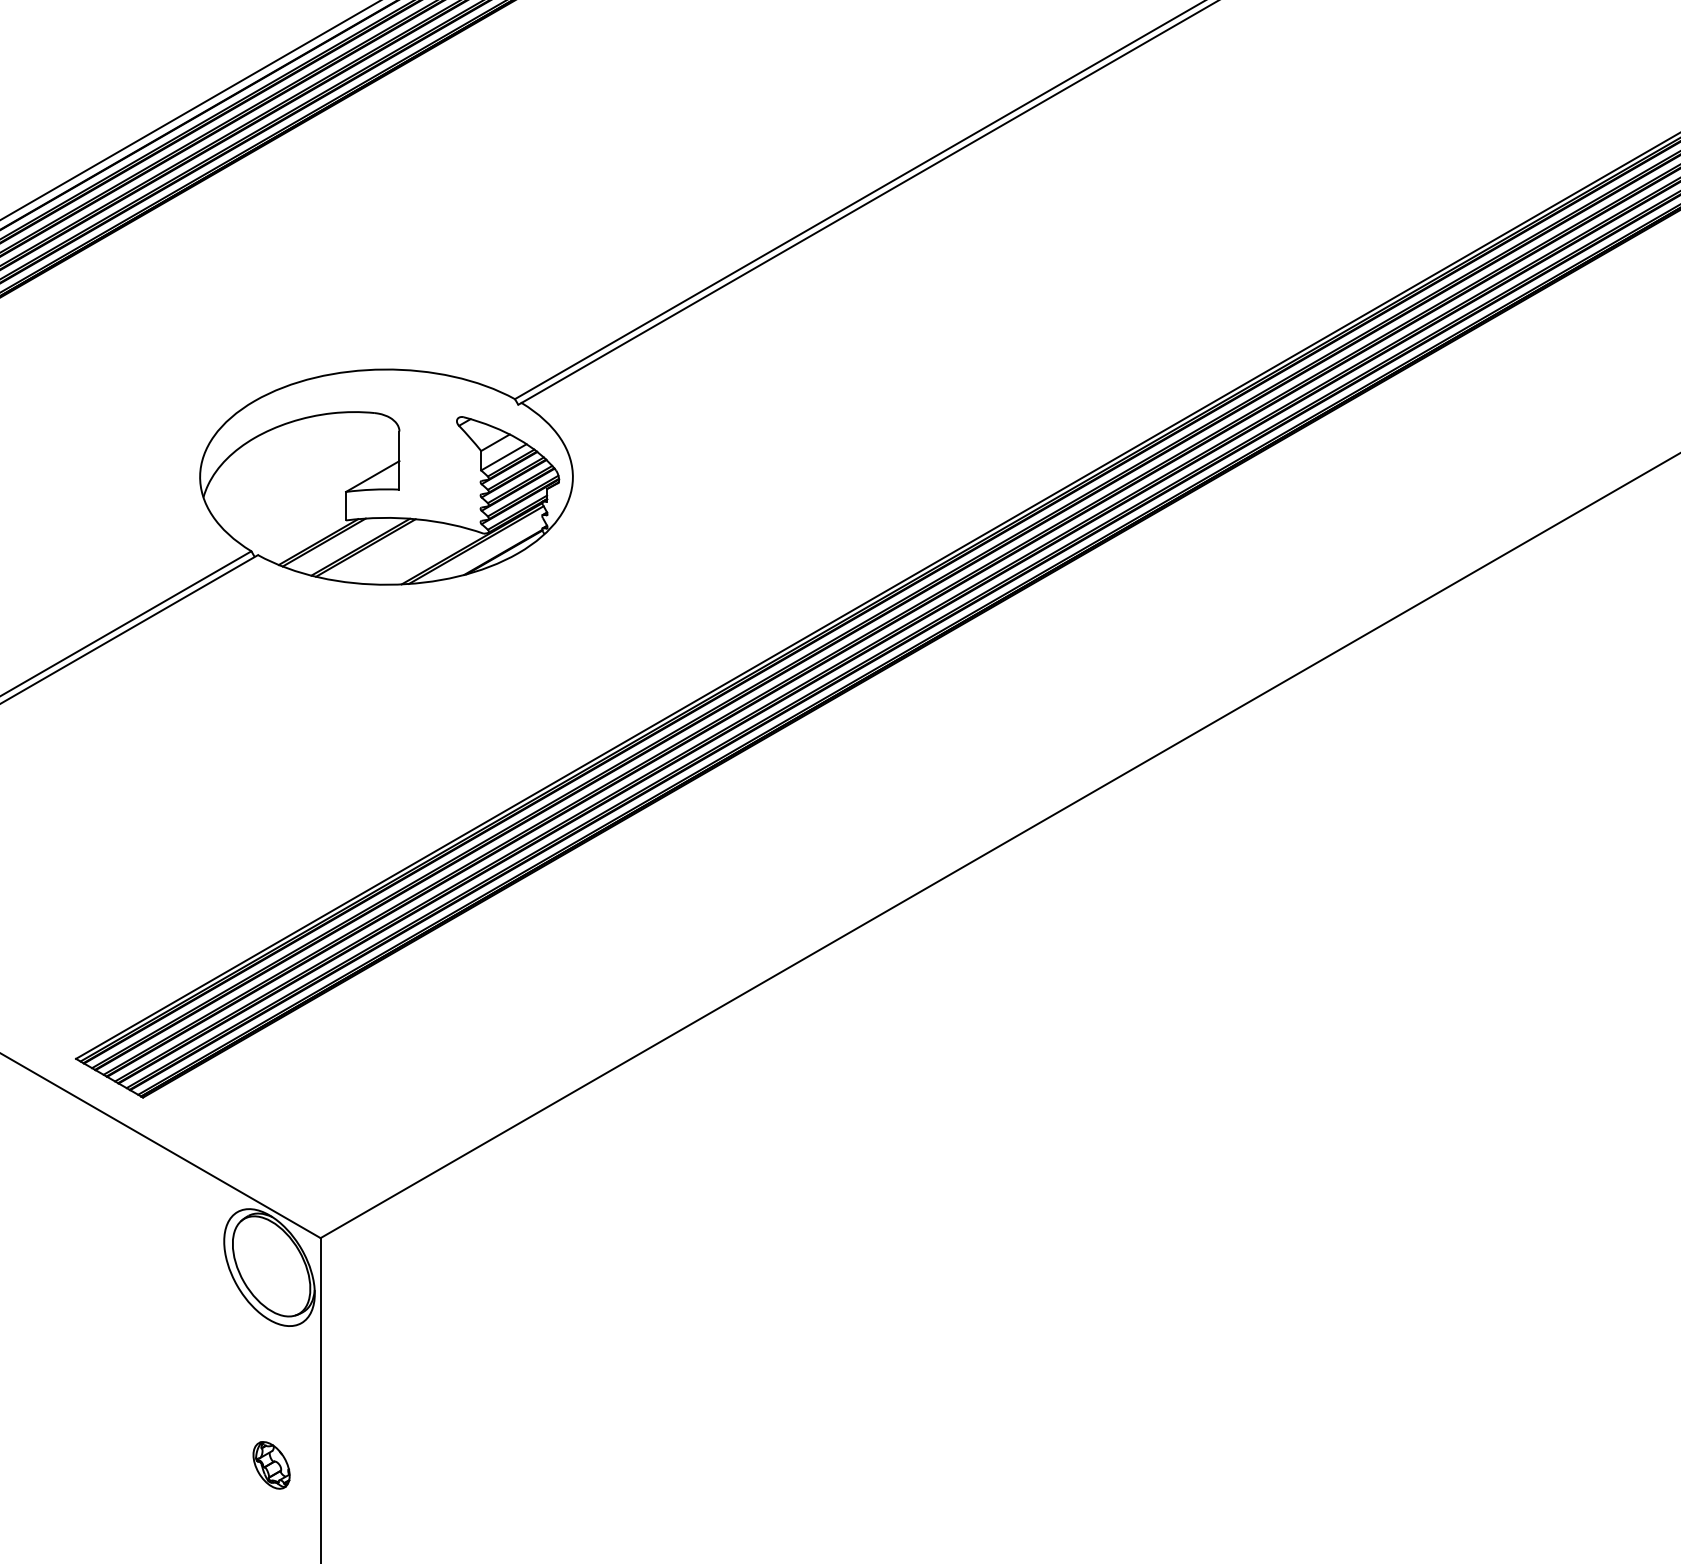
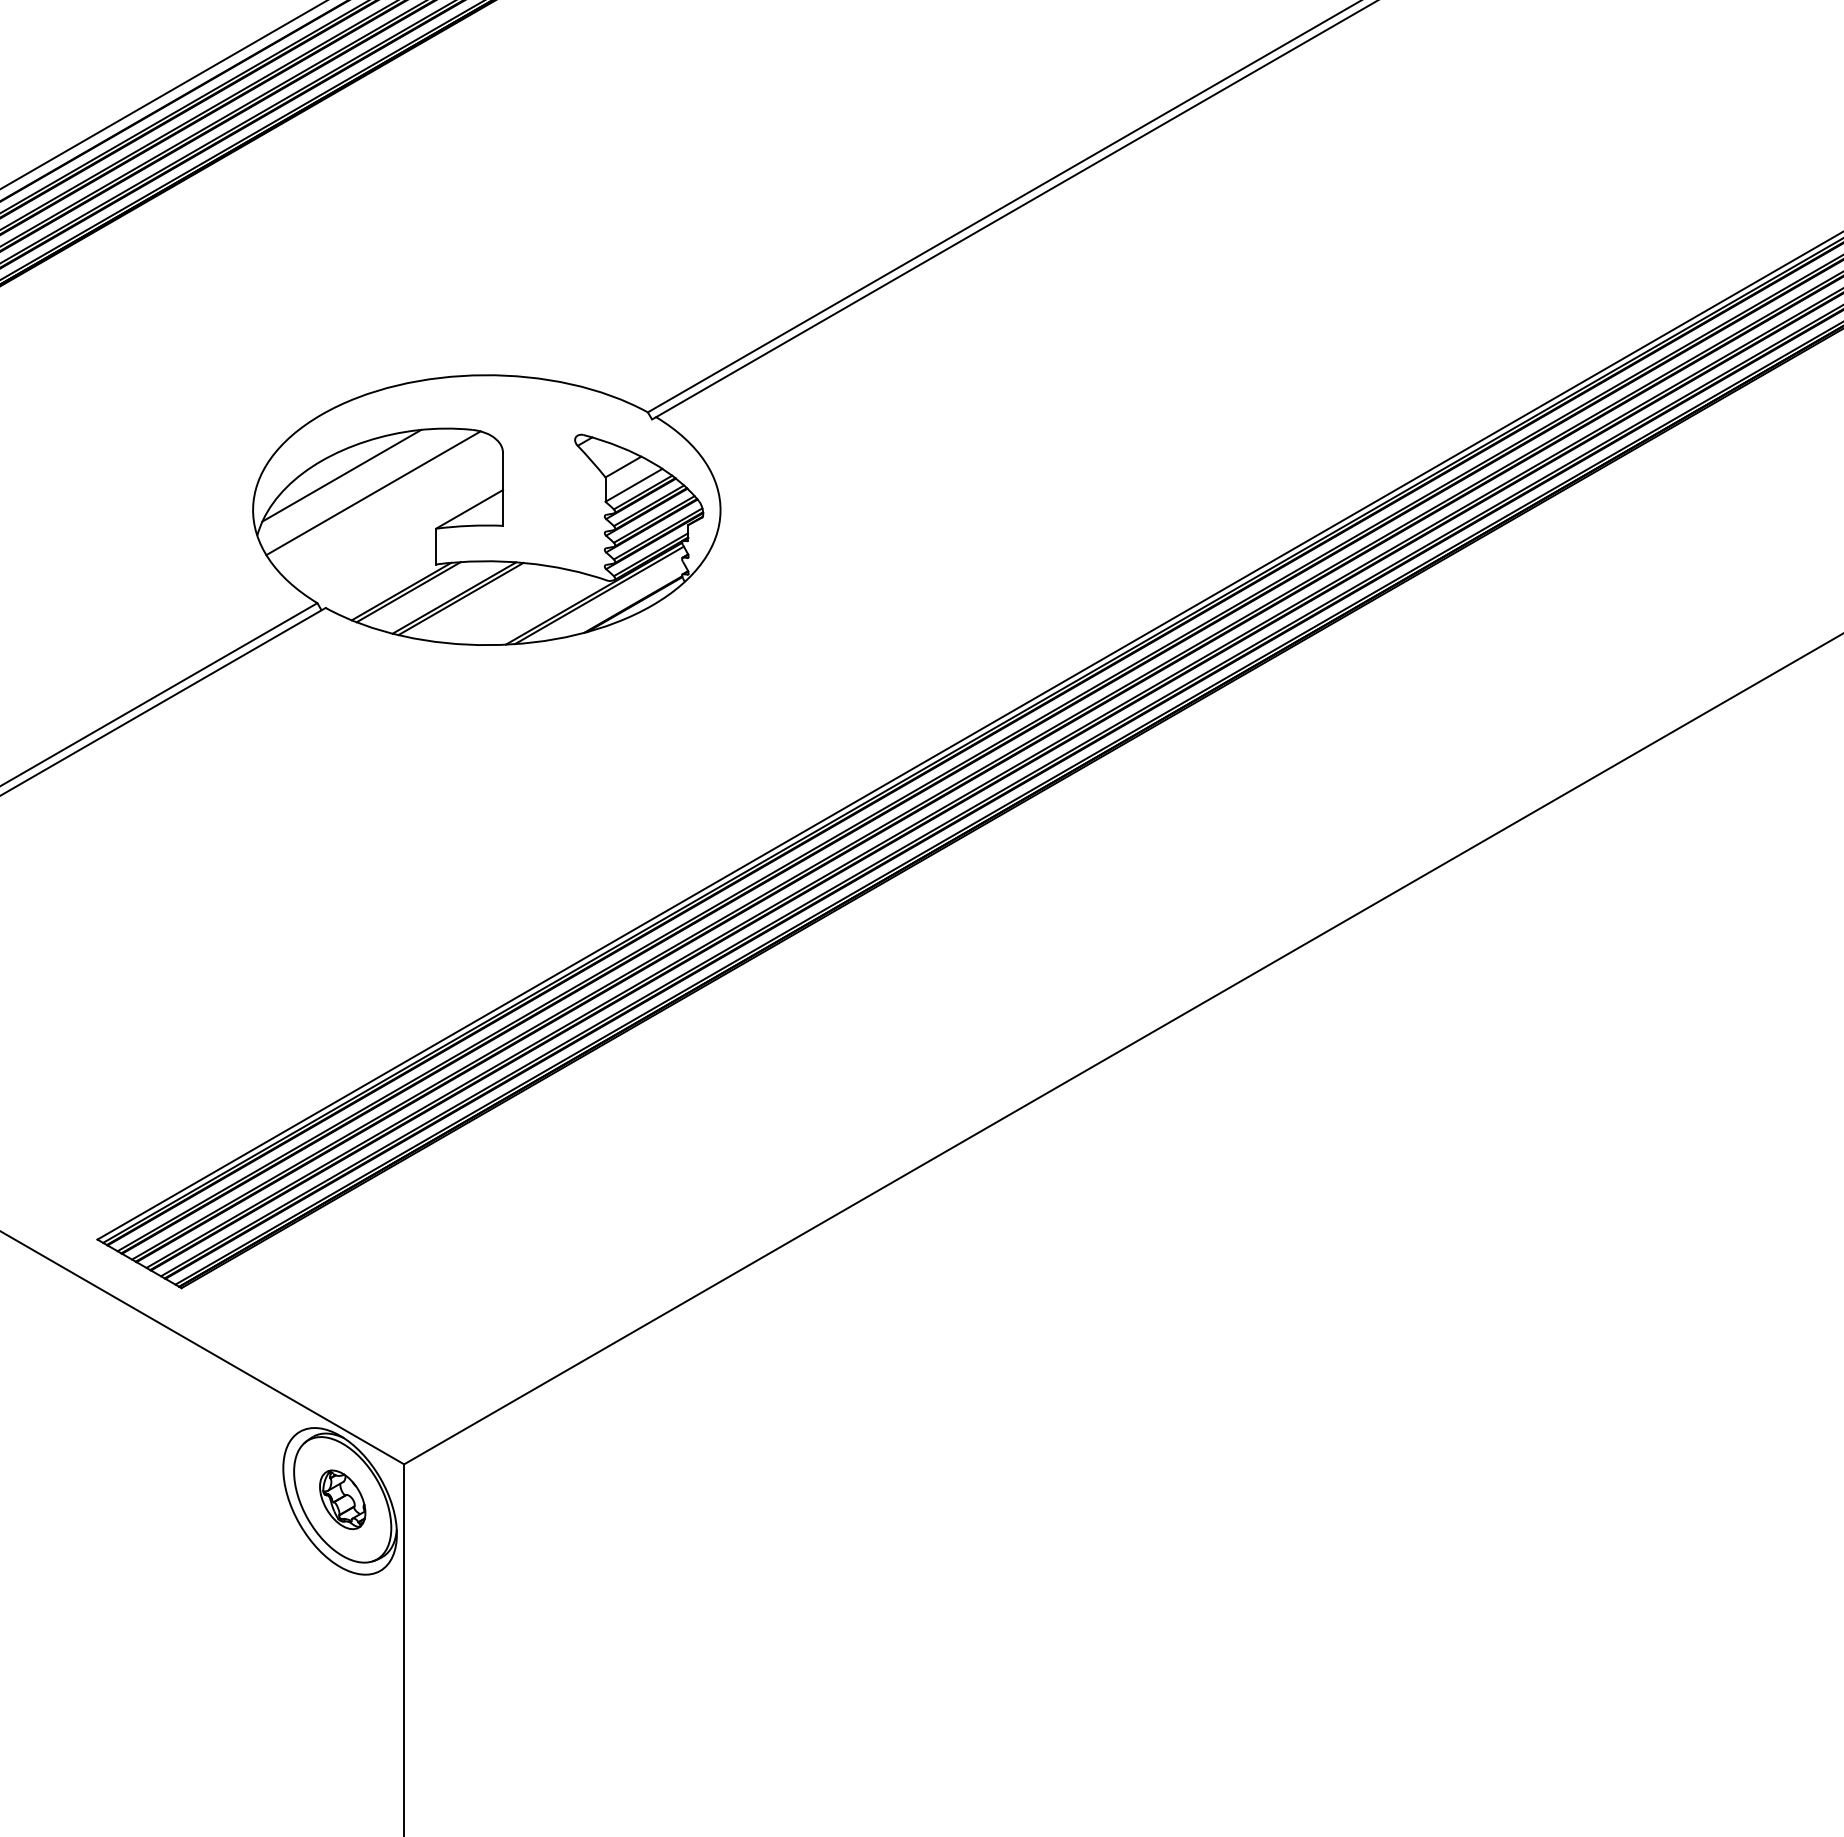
line: (270, 449) -> (341, 475), added
line: (295, 463) -> (372, 493), added
part: (271, 1465) -> (342, 1499), moved

